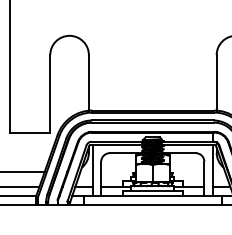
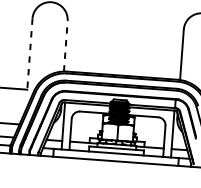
line: (88, 82) -> (65, 45), solid -> dashed
line: (50, 94) -> (30, 54), solid -> dashed

